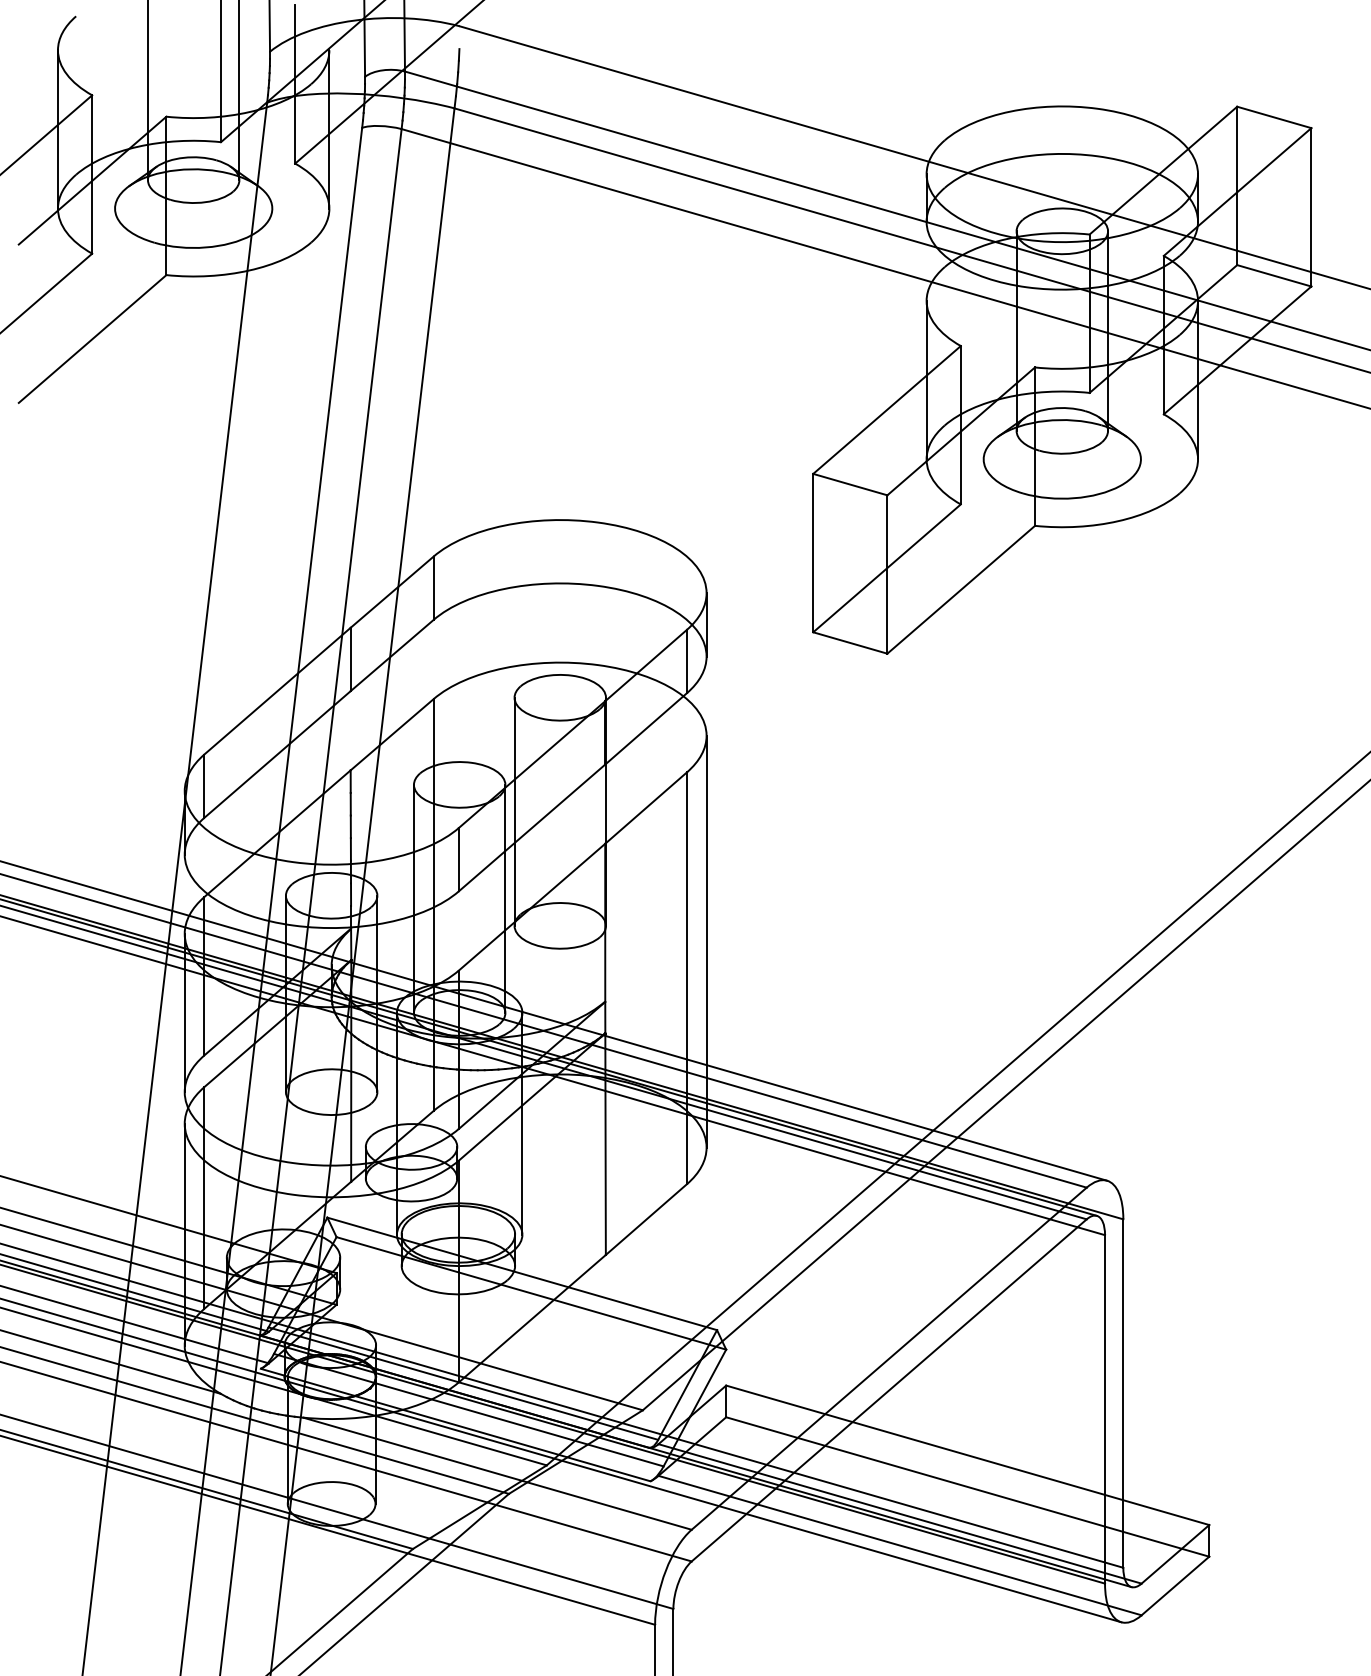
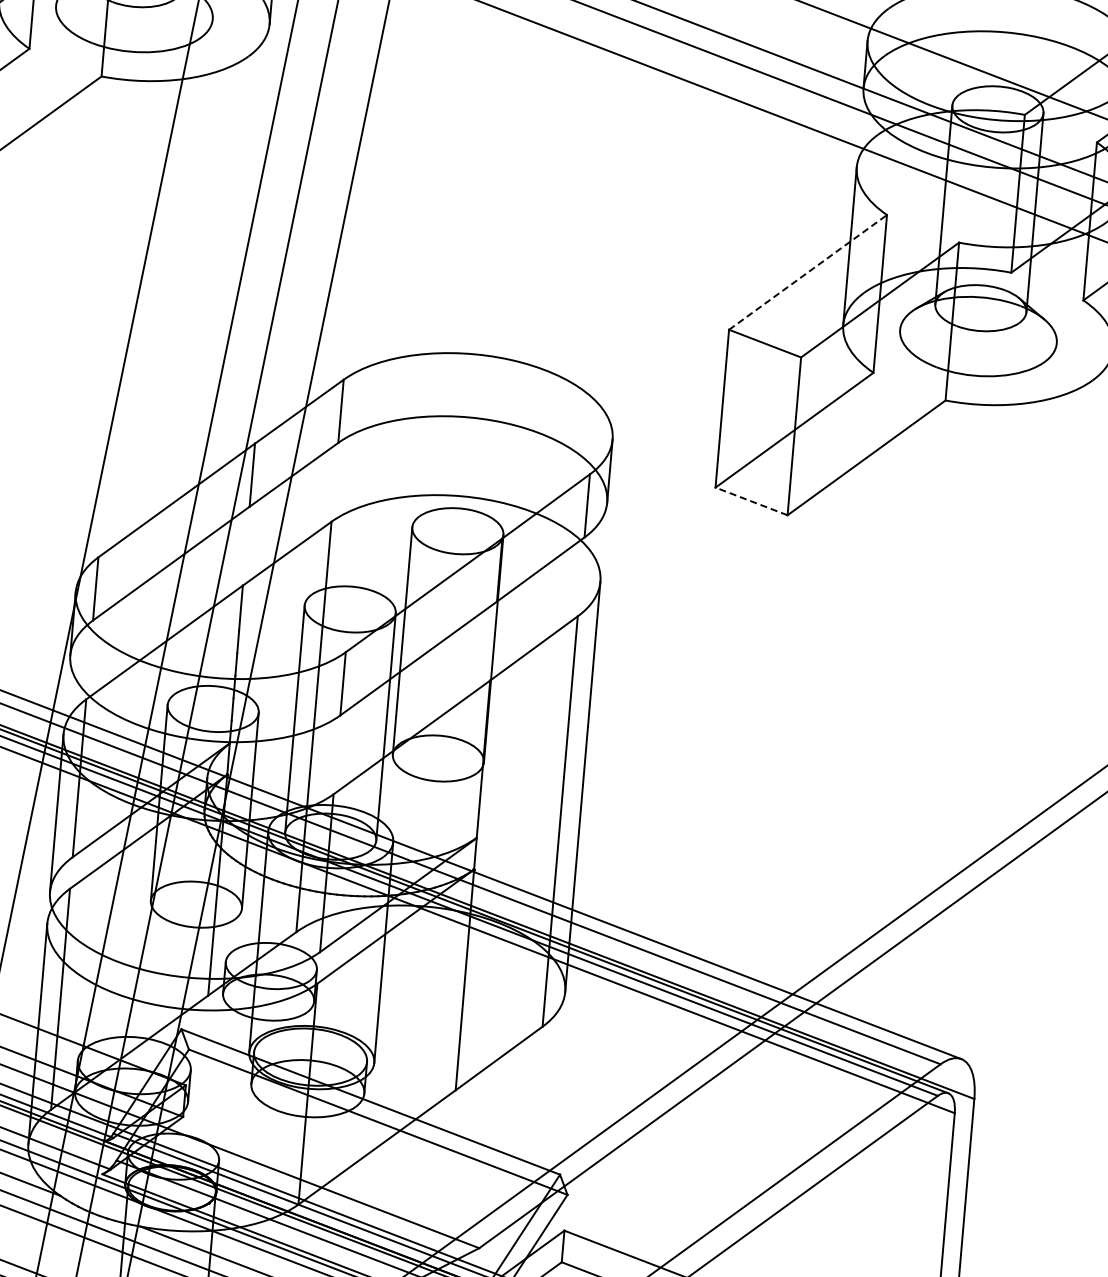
line: (887, 409) -> (808, 271), solid -> dashed
line: (850, 643) -> (751, 501), solid -> dashed

